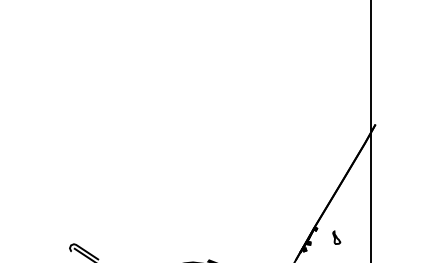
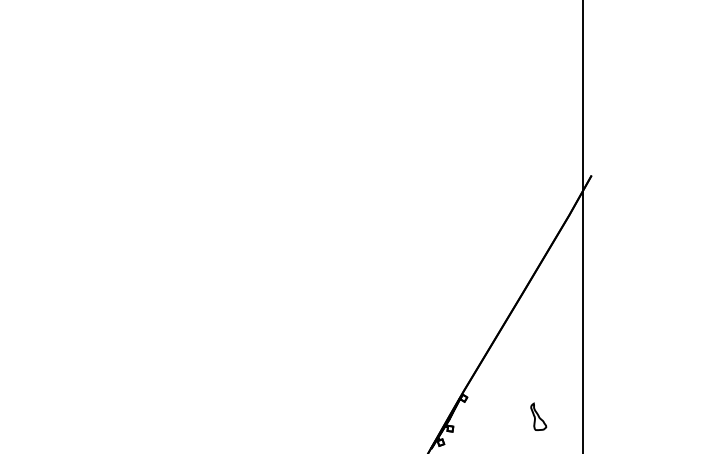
part: (336, 237) -> (538, 416), moved

